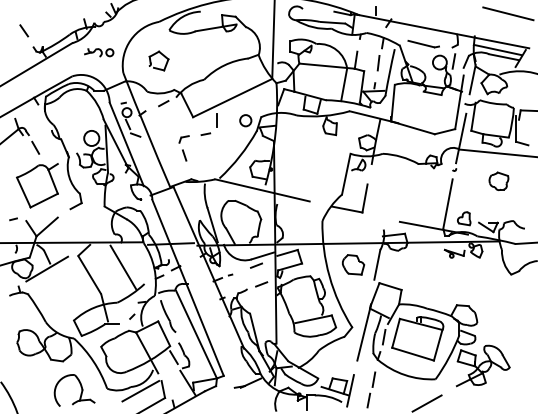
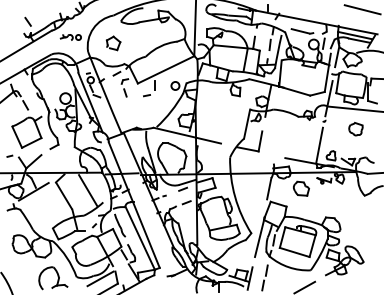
line: (24, 30) -> (28, 21), moved
part: (183, 148) -> (124, 87), moved
part: (353, 264) -> (301, 188), moved

